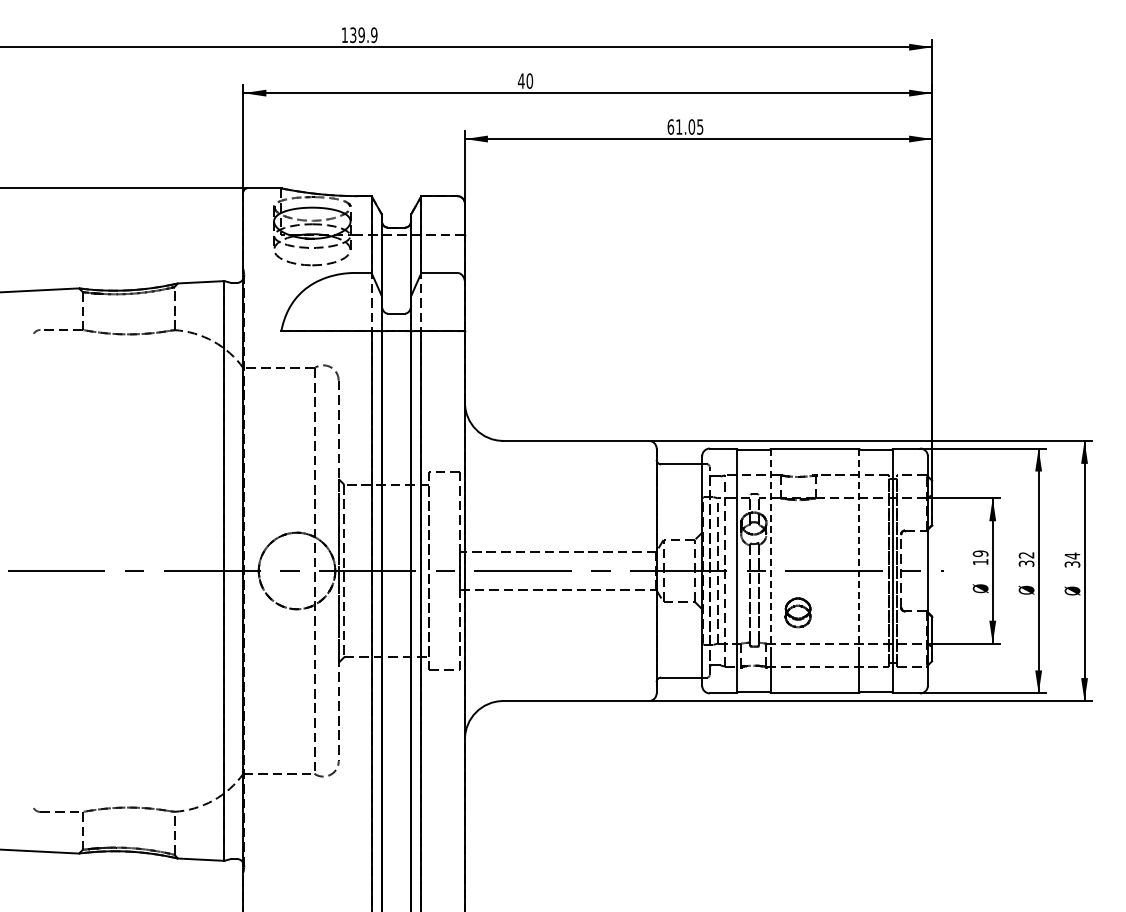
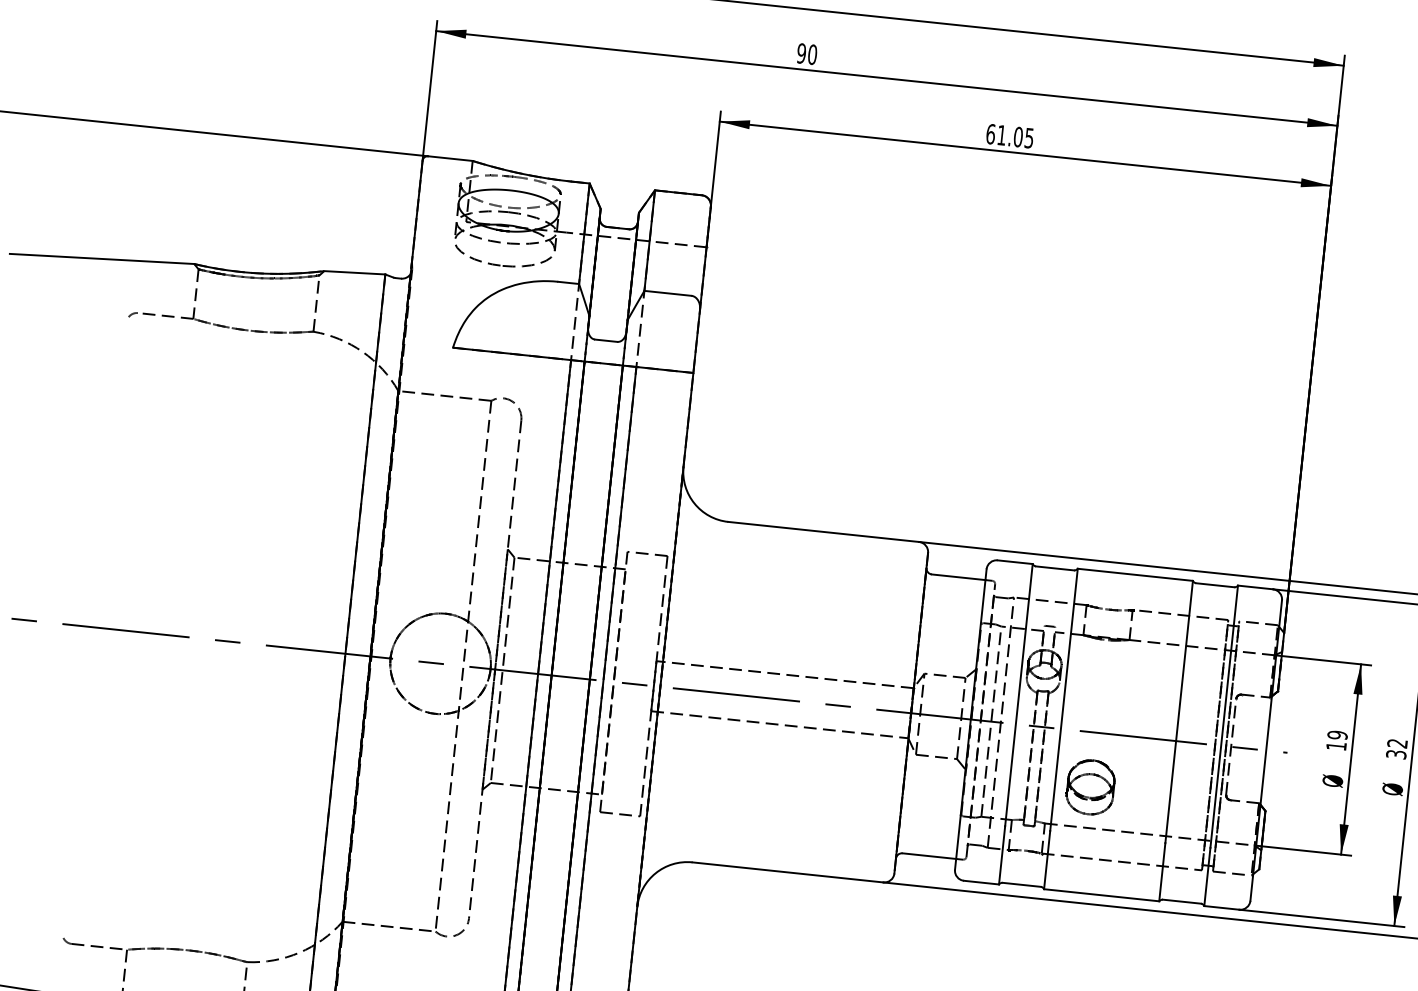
text: (520, 80) -> (800, 52), 40 -> 90
line: (771, 549) -> (1064, 700), dashed -> solid
line: (859, 549) -> (1179, 713), dashed -> solid
part: (797, 612) -> (1089, 786), size x1.43

